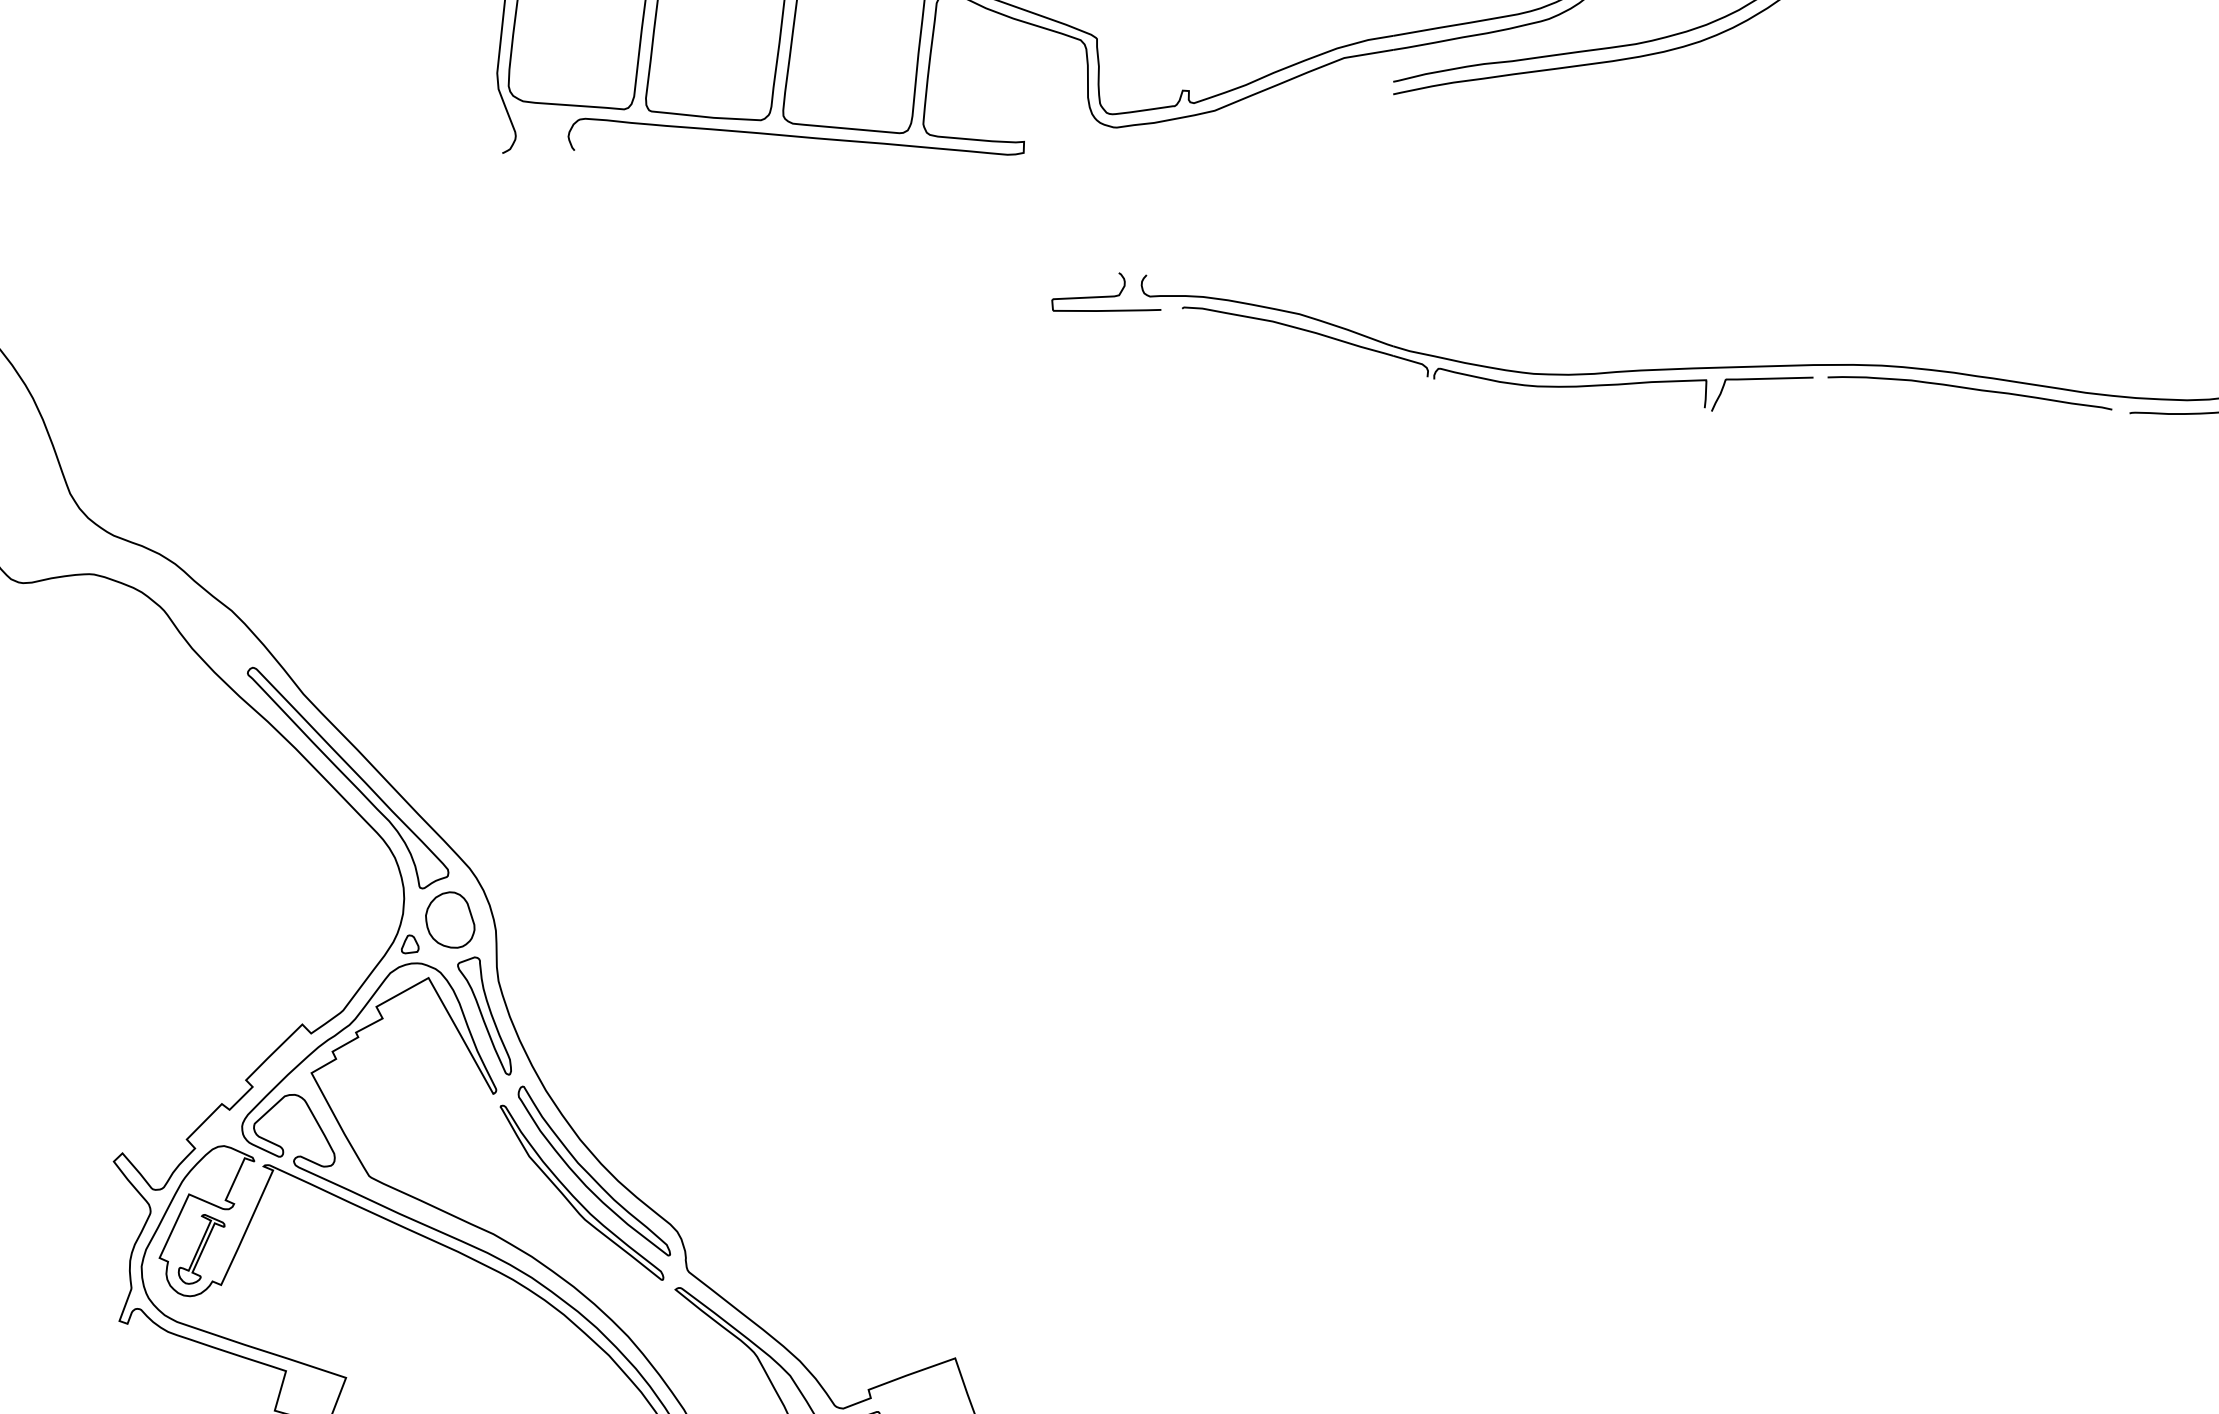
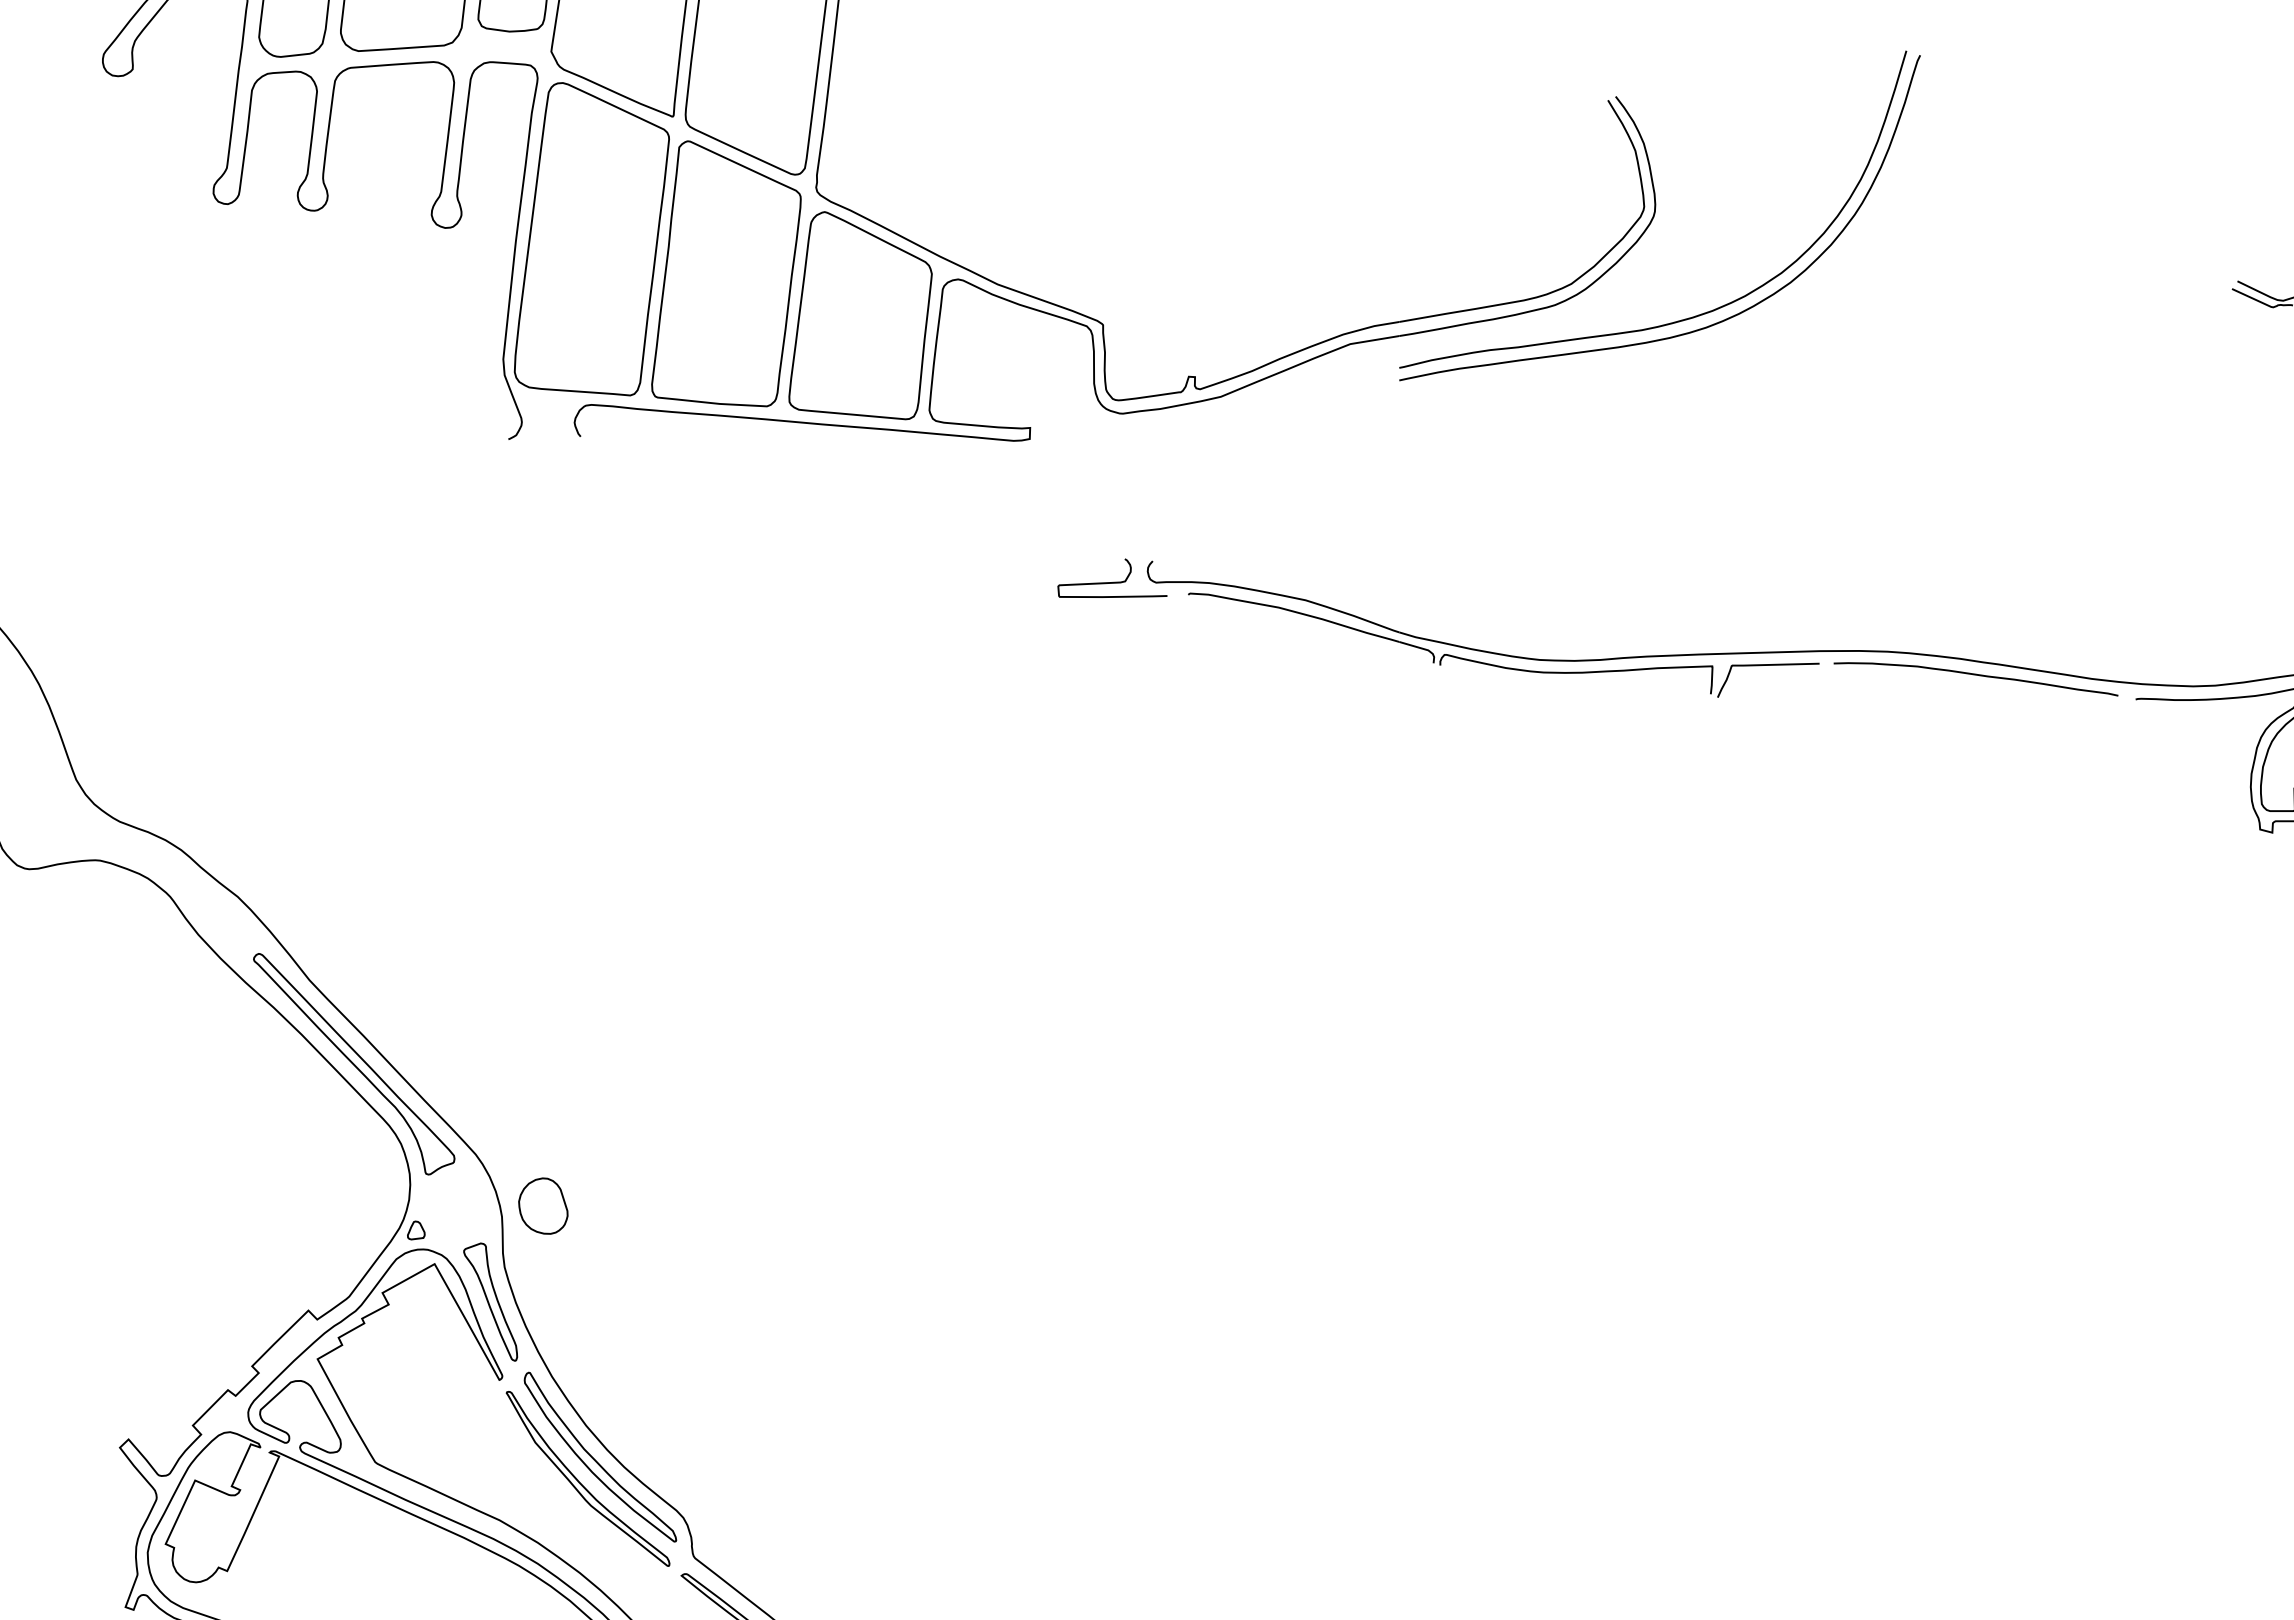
part: (450, 919) -> (543, 1205), moved
part: (201, 1249) -> (207, 1535), removed

